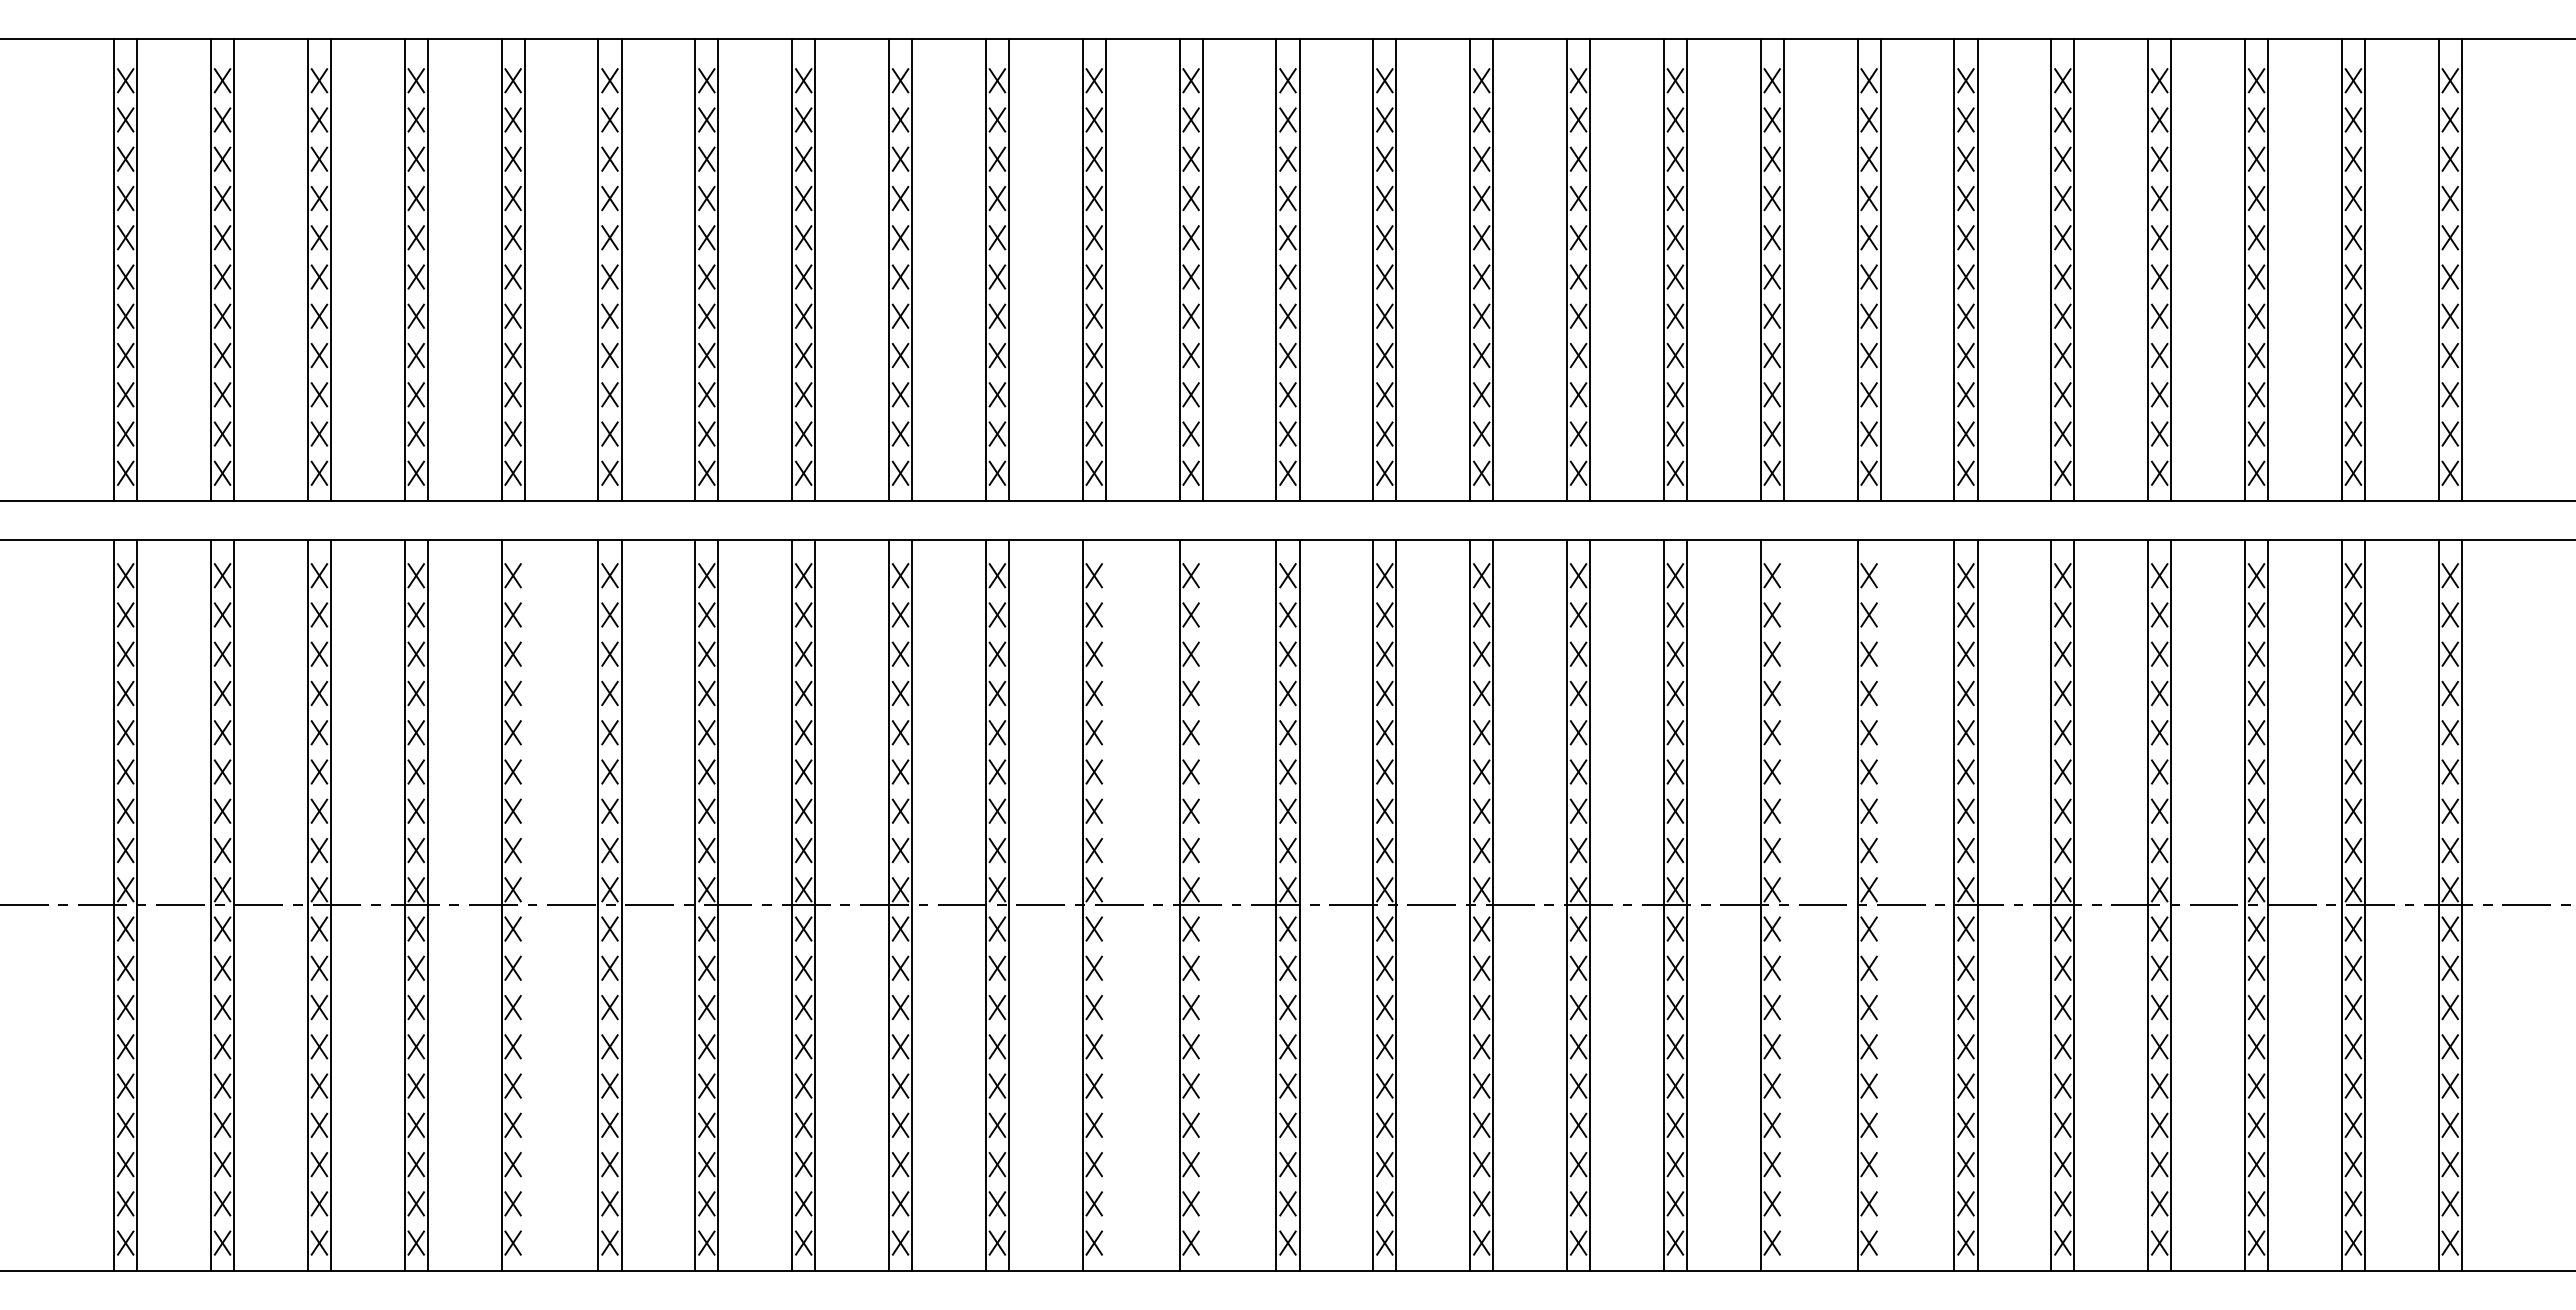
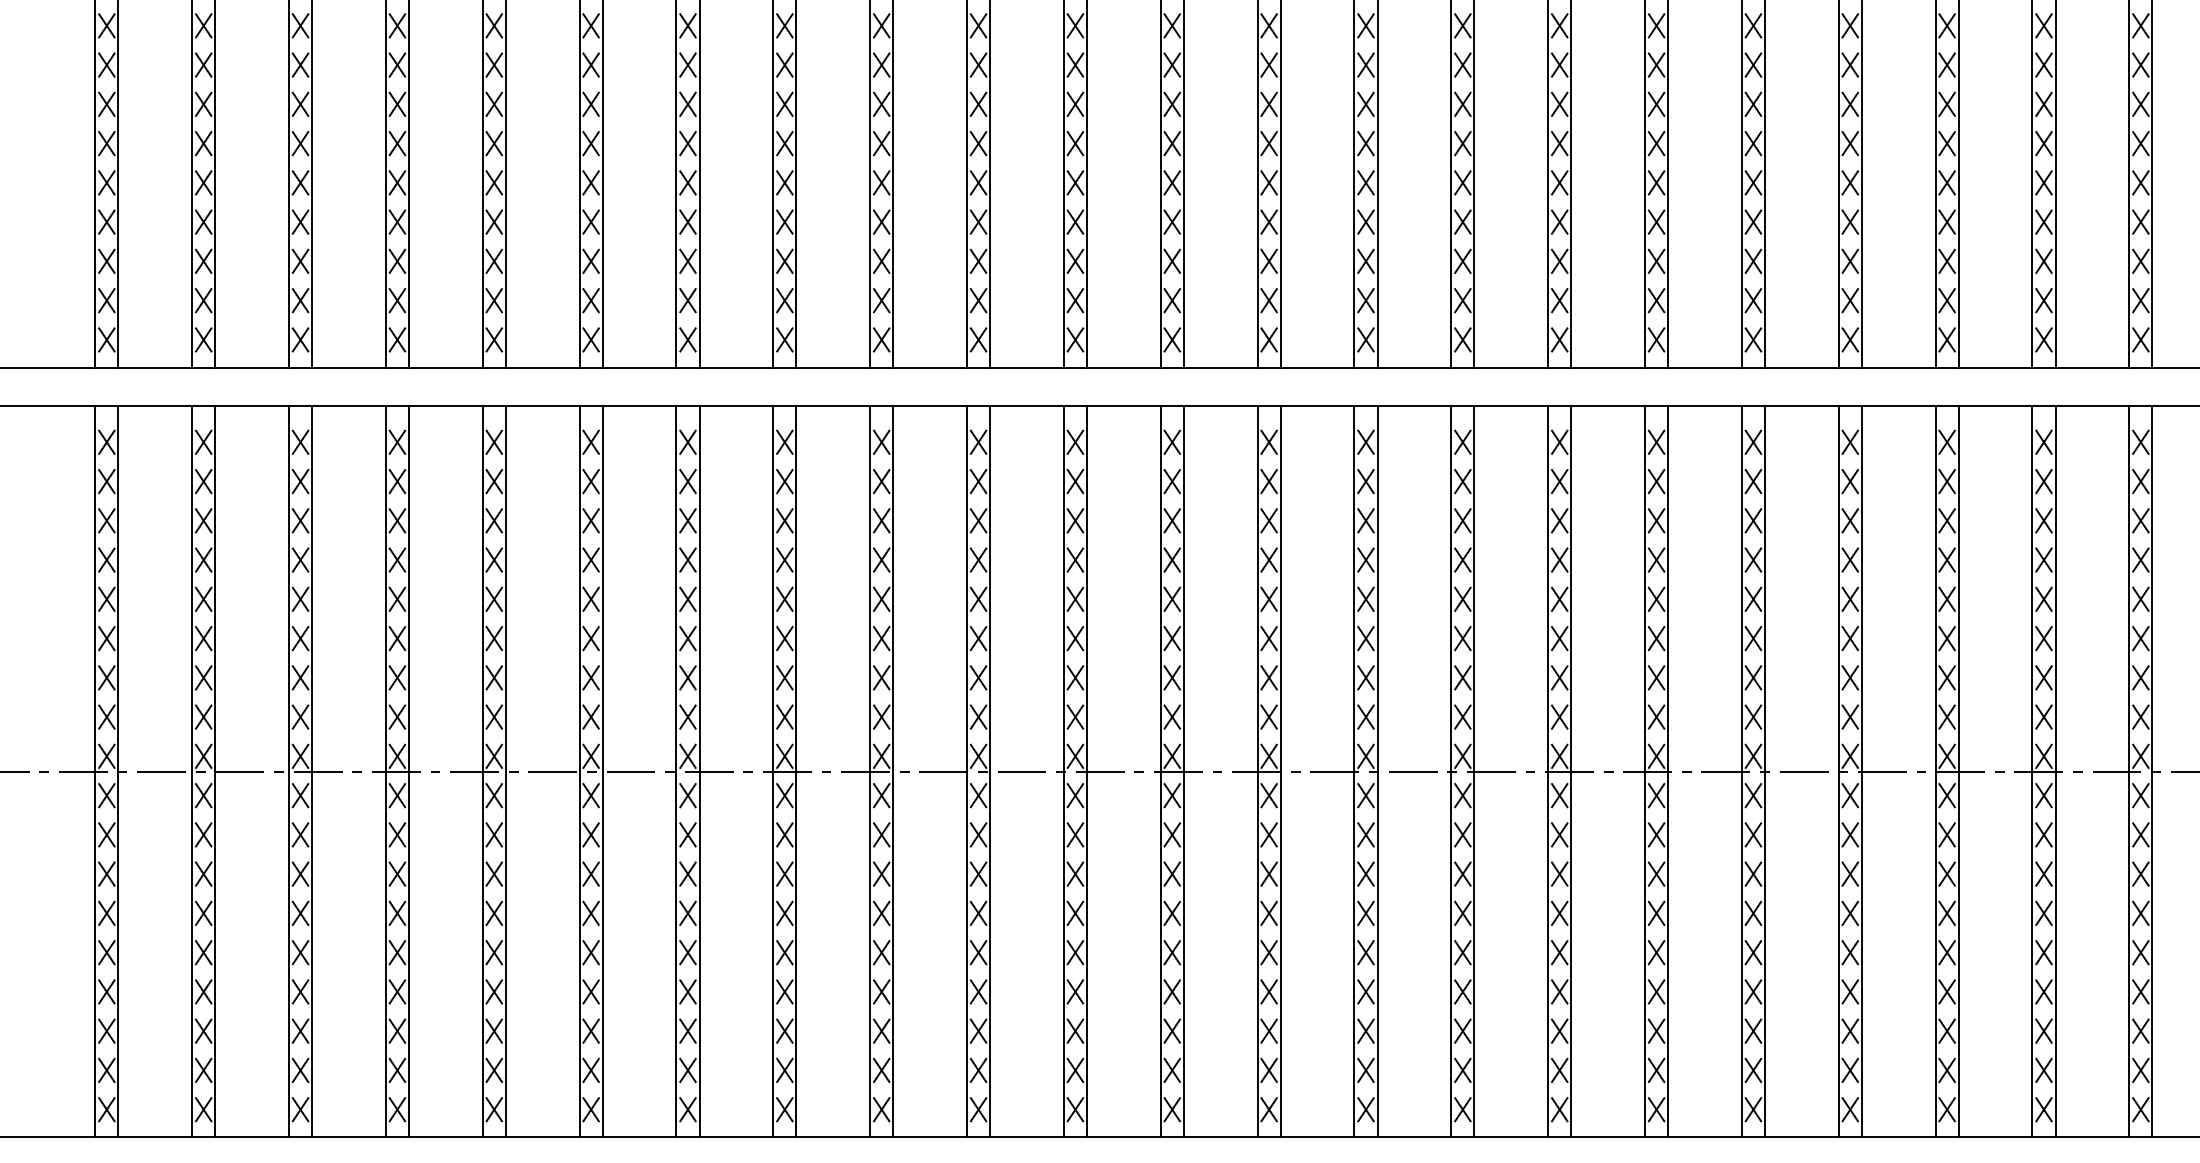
line: (524, 904) -> (505, 771), added
line: (1105, 904) -> (1086, 771), added
line: (1202, 904) -> (1183, 771), added
line: (1783, 904) -> (1764, 771), added
line: (1880, 904) -> (1861, 771), added

